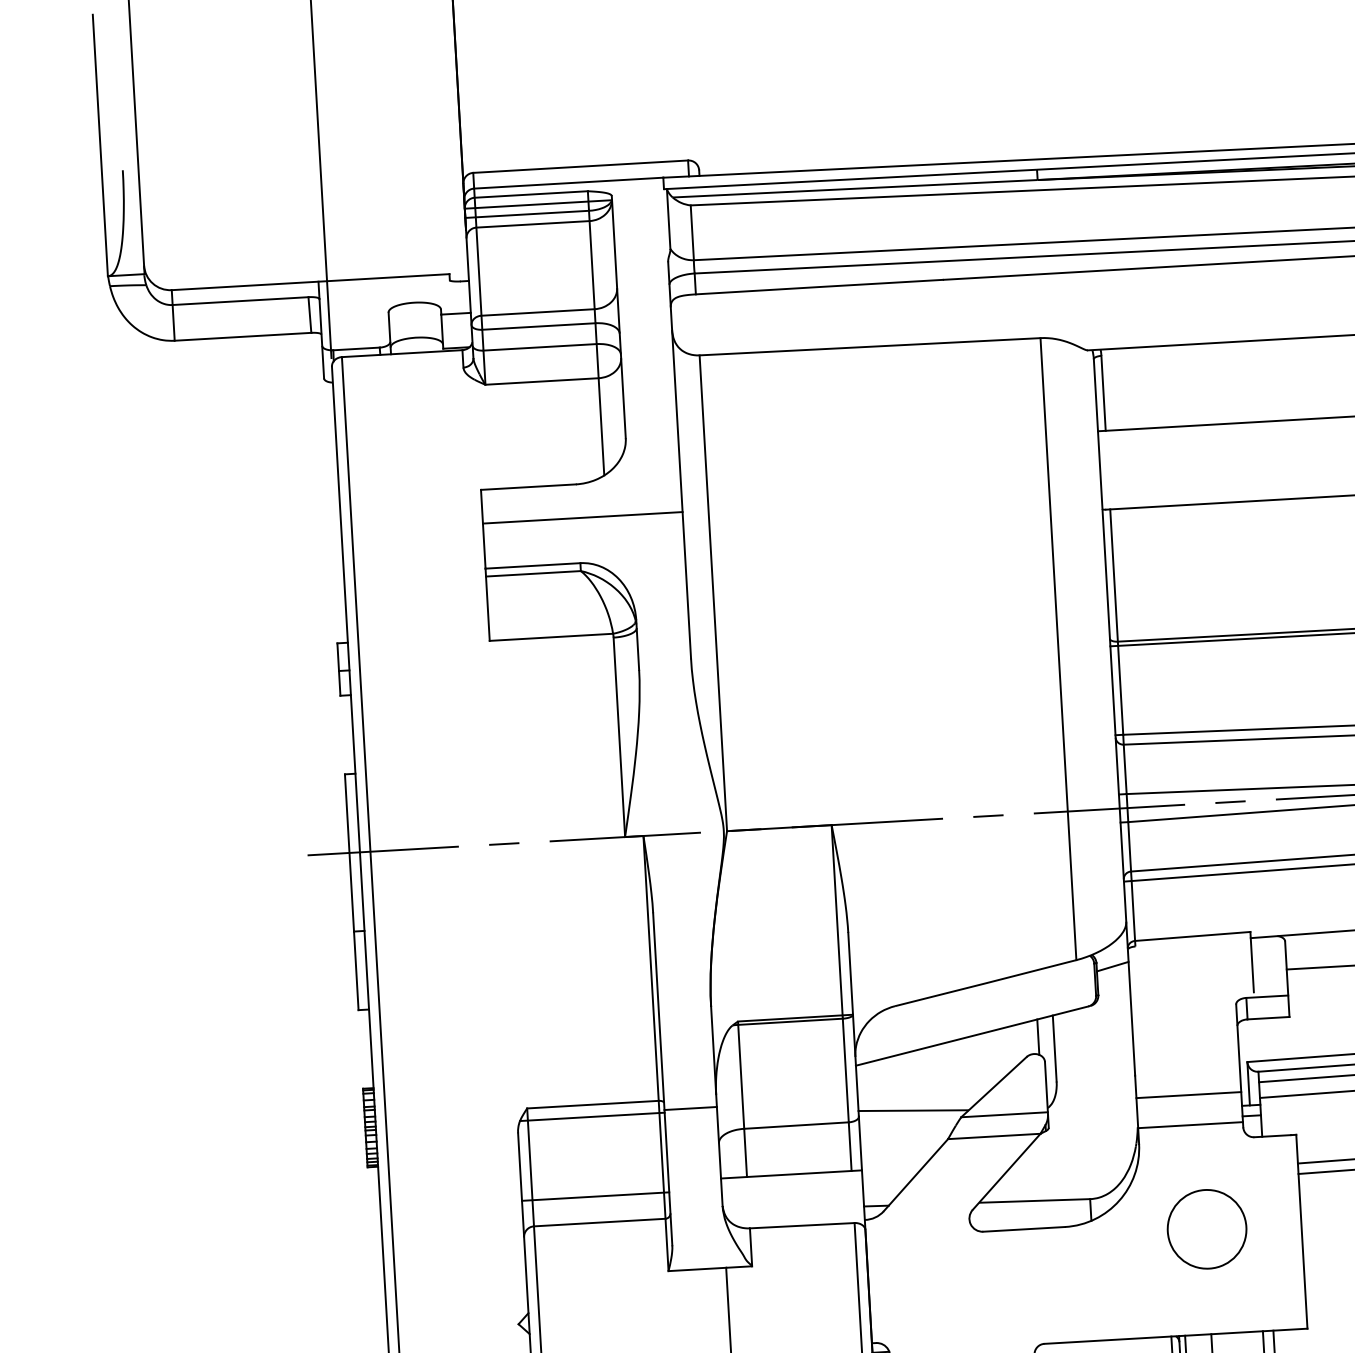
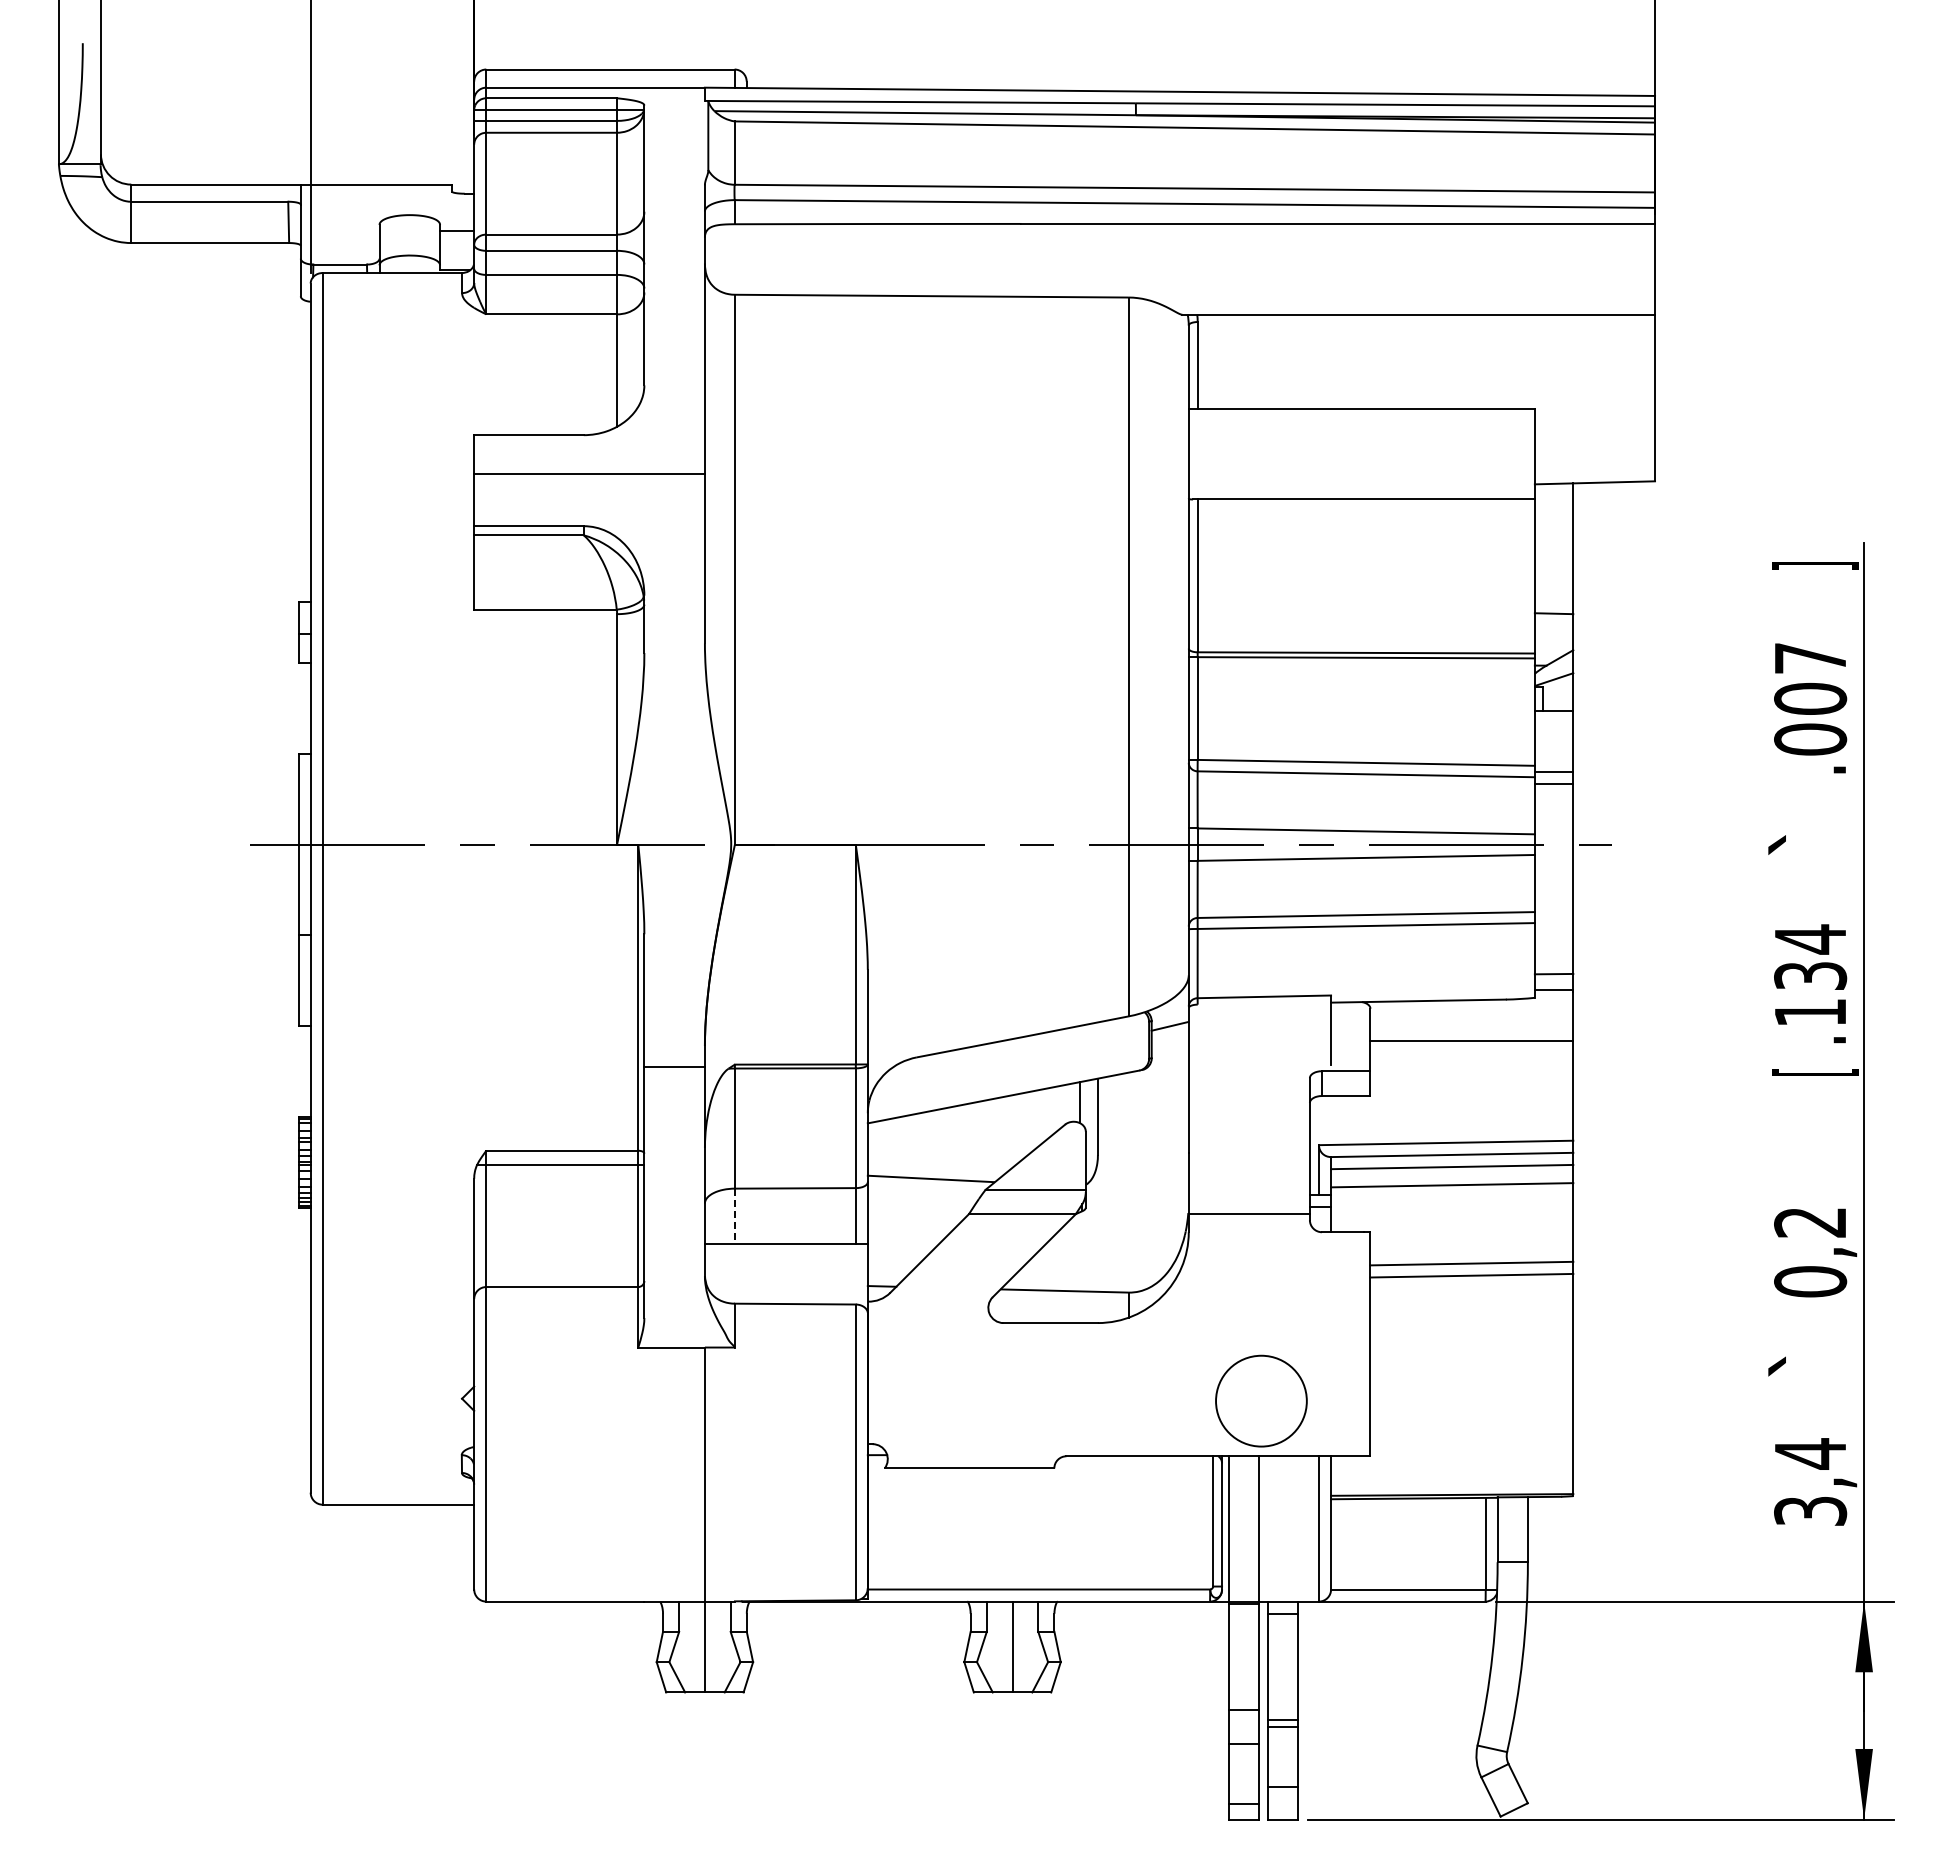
line: (1188, 1095) -> (1248, 1179), removed
line: (690, 1108) -> (674, 1066), moved
line: (745, 1152) -> (734, 1216), solid -> dashed
line: (595, 1196) -> (559, 1256), removed
circle: (1207, 1228) -> (1261, 1400), moved

